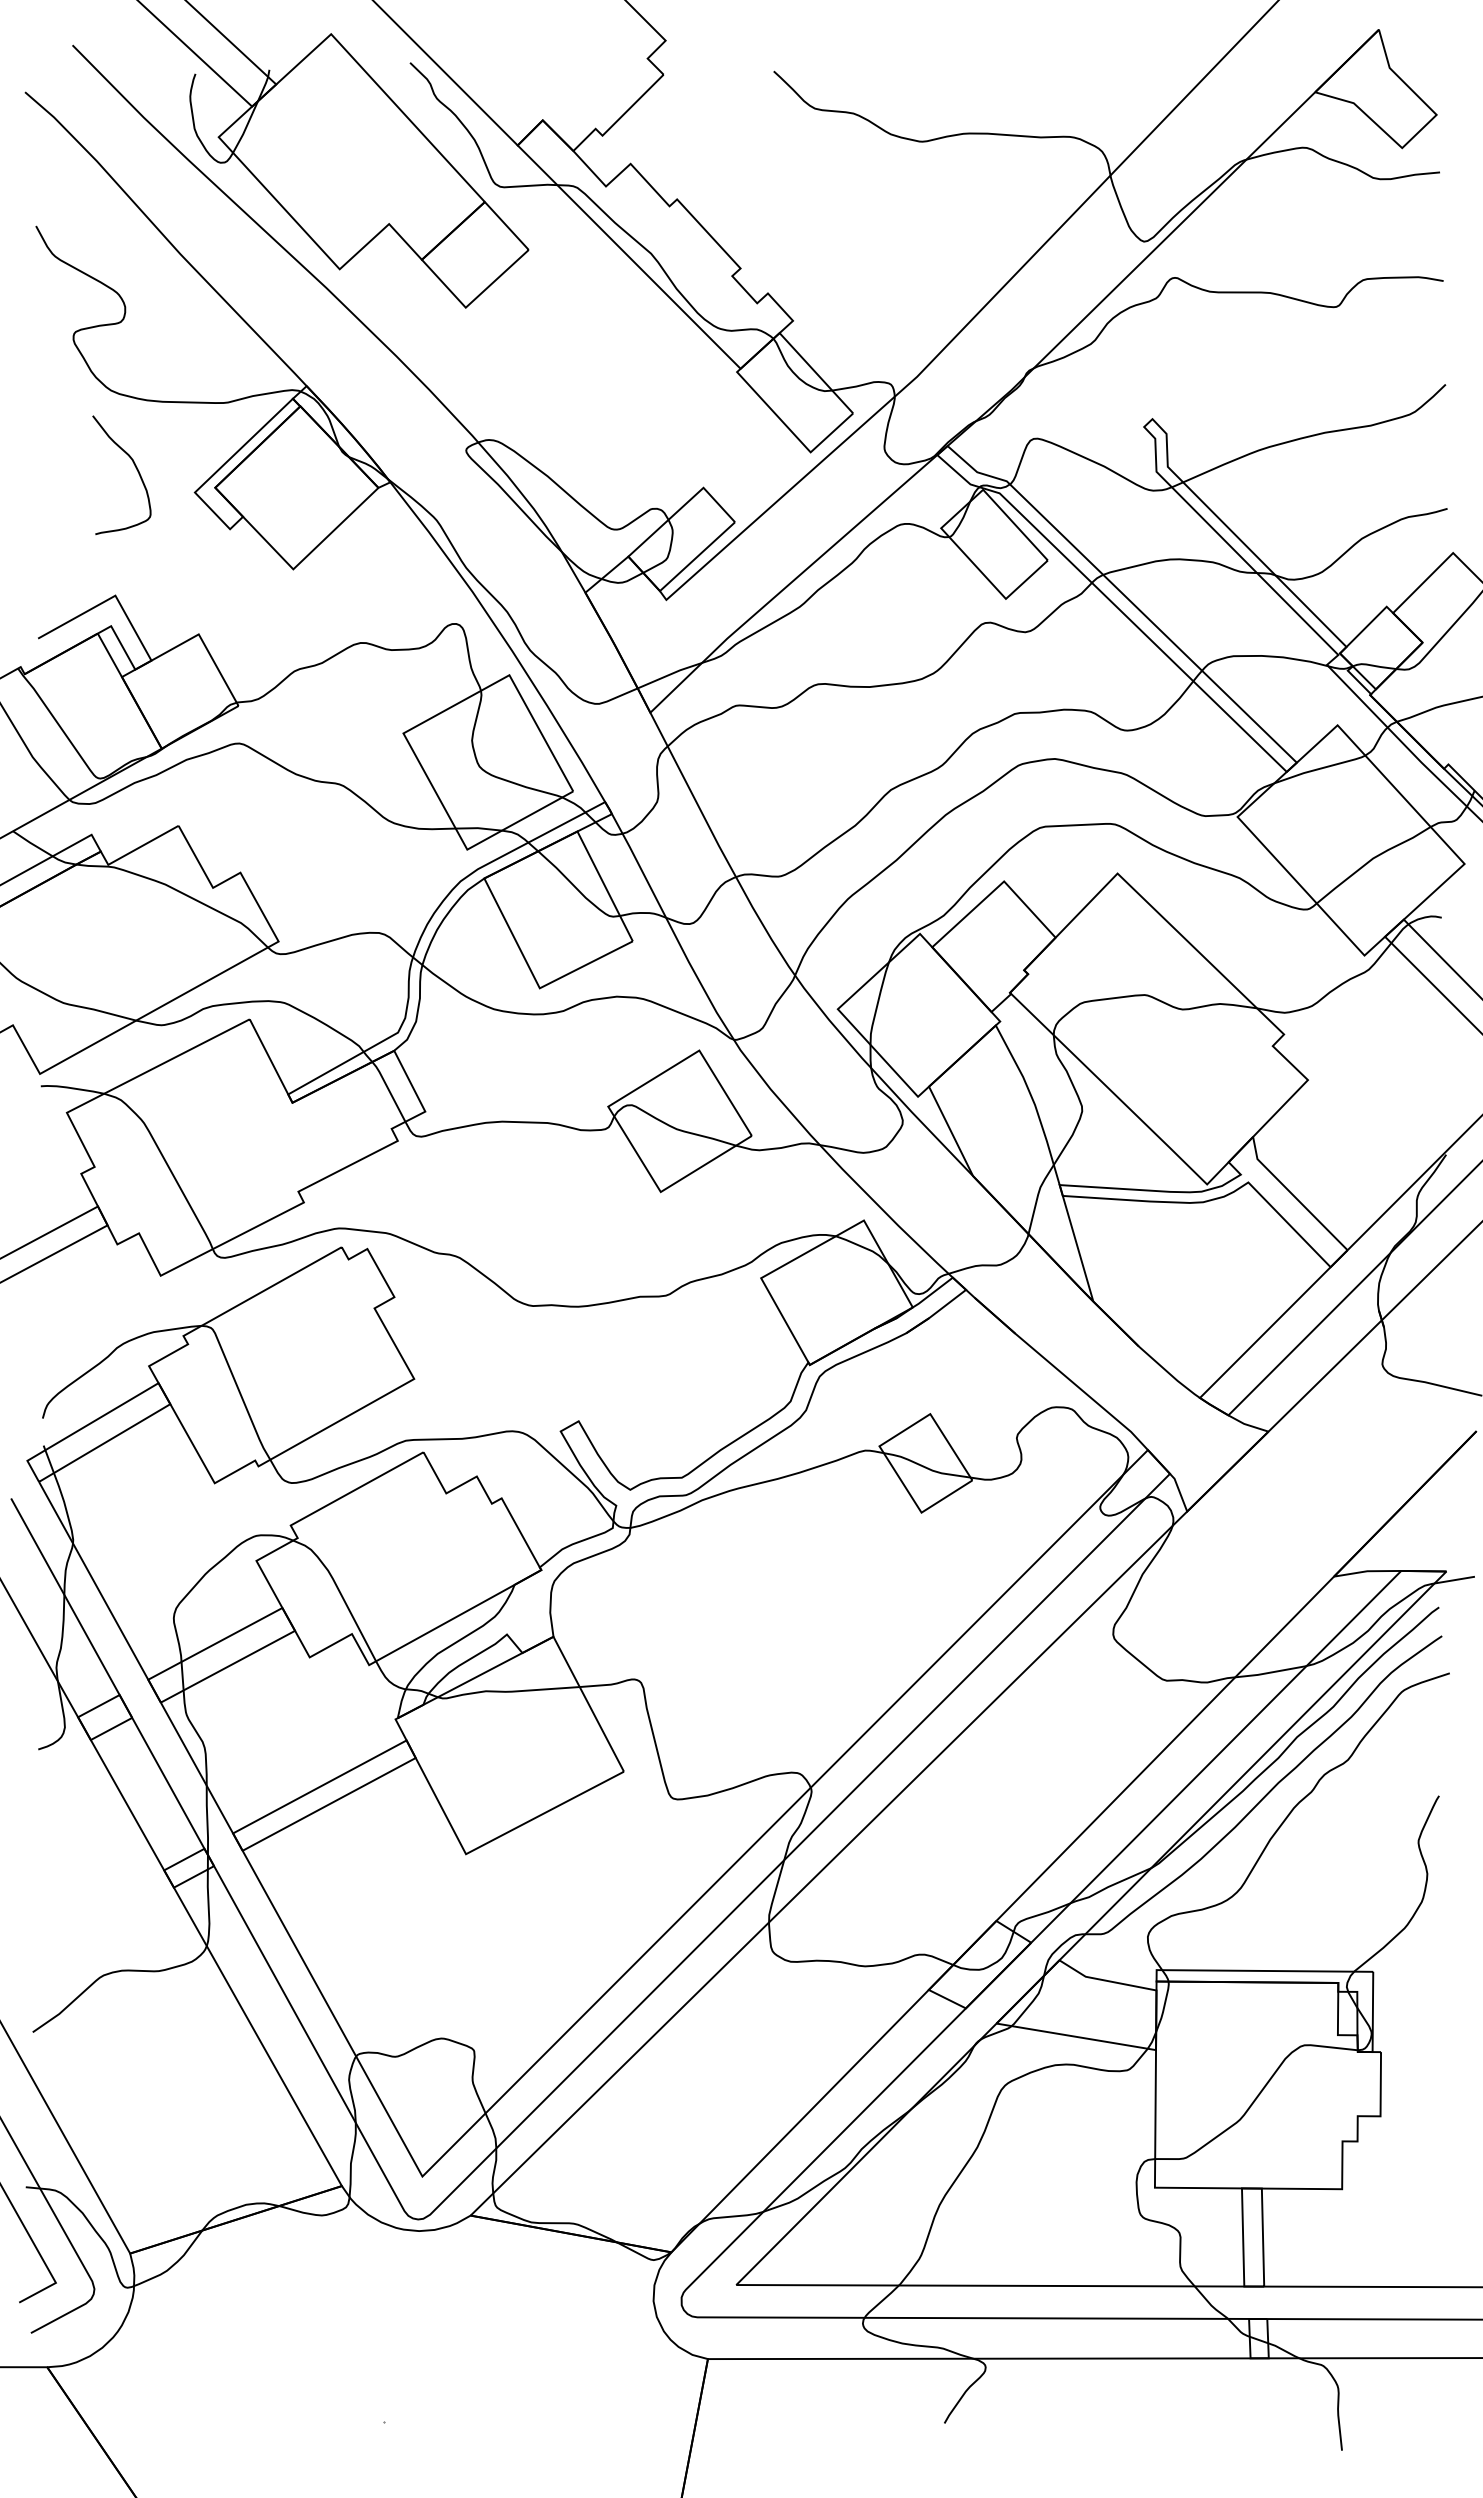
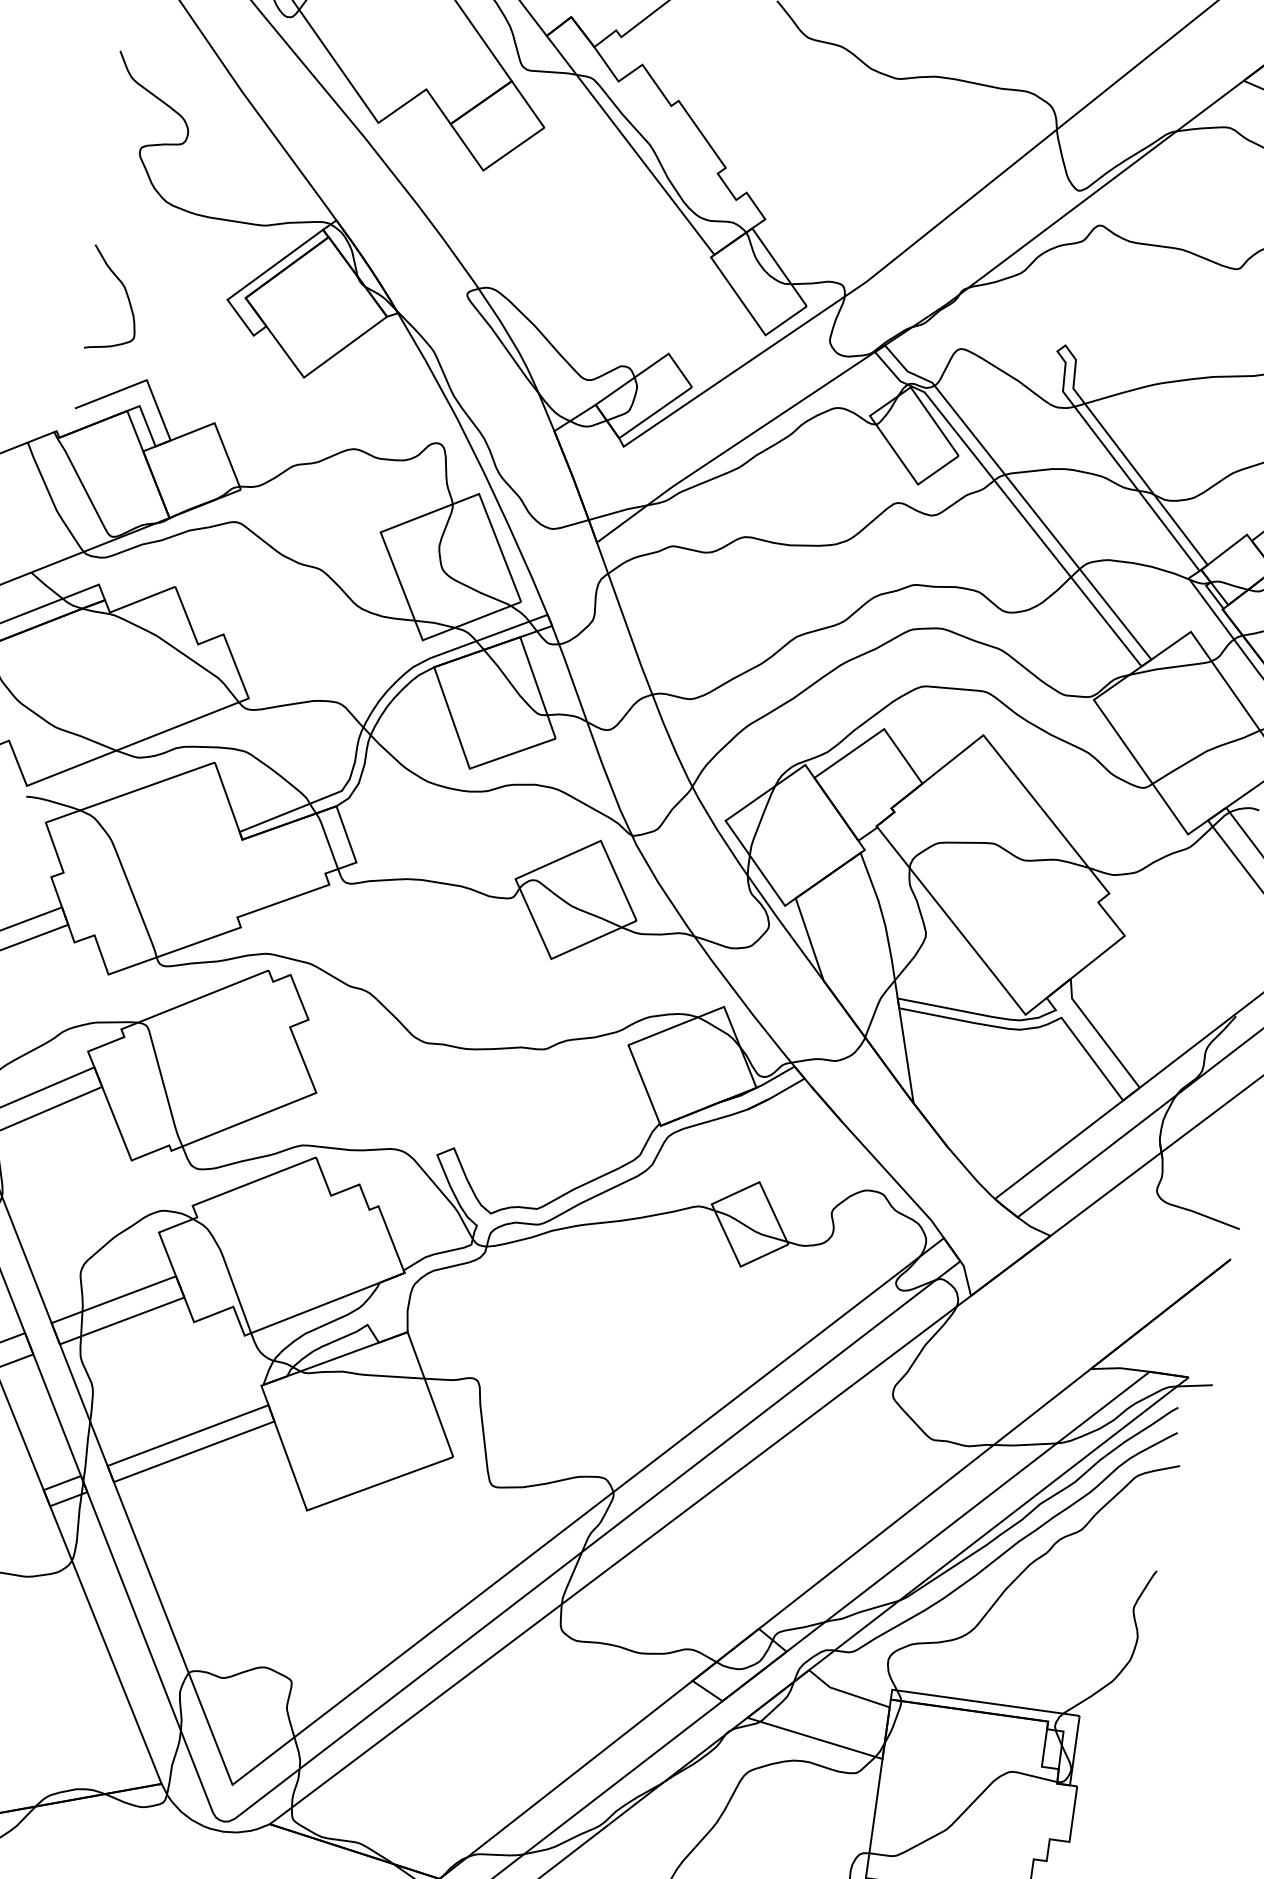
curve: (135, 468) -> (126, 295), moved

